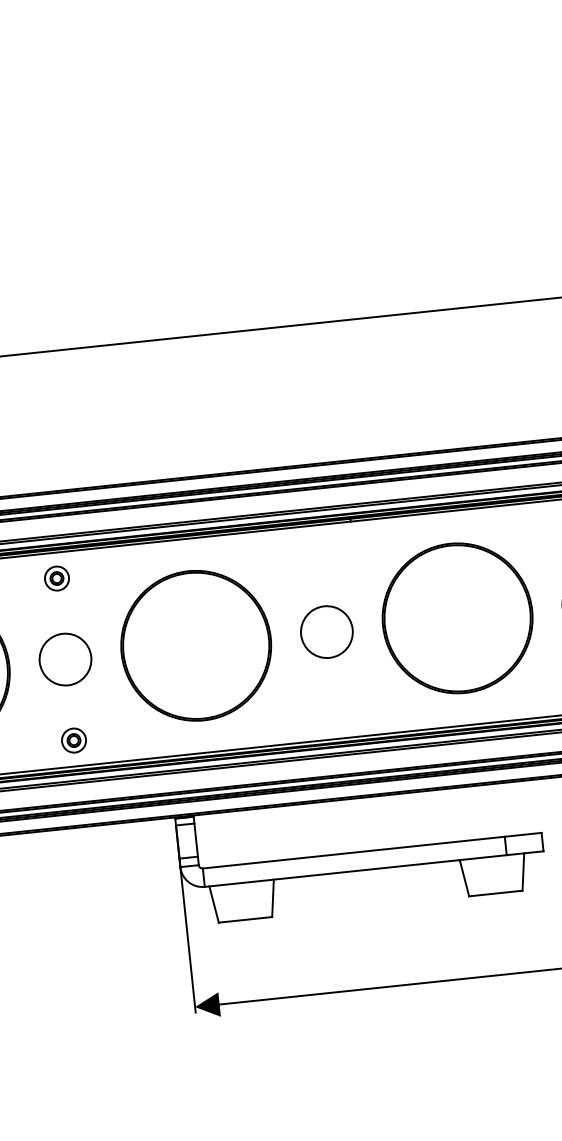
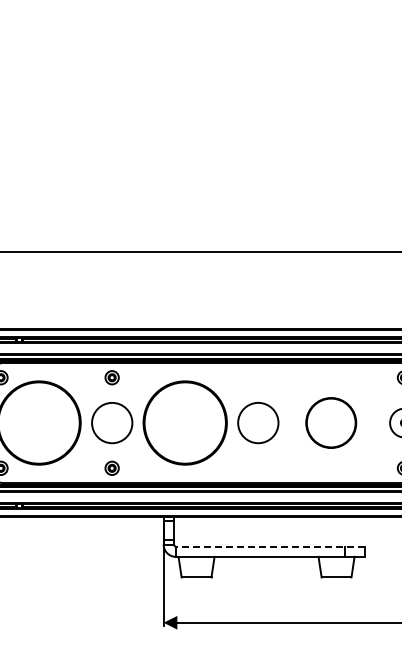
circle: (455, 617) -> (330, 422), size x0.6
circle: (325, 631) -> (257, 422), size x1.4
circle: (64, 658) -> (111, 422), size x1.4
line: (371, 850) -> (270, 546), solid -> dashed

